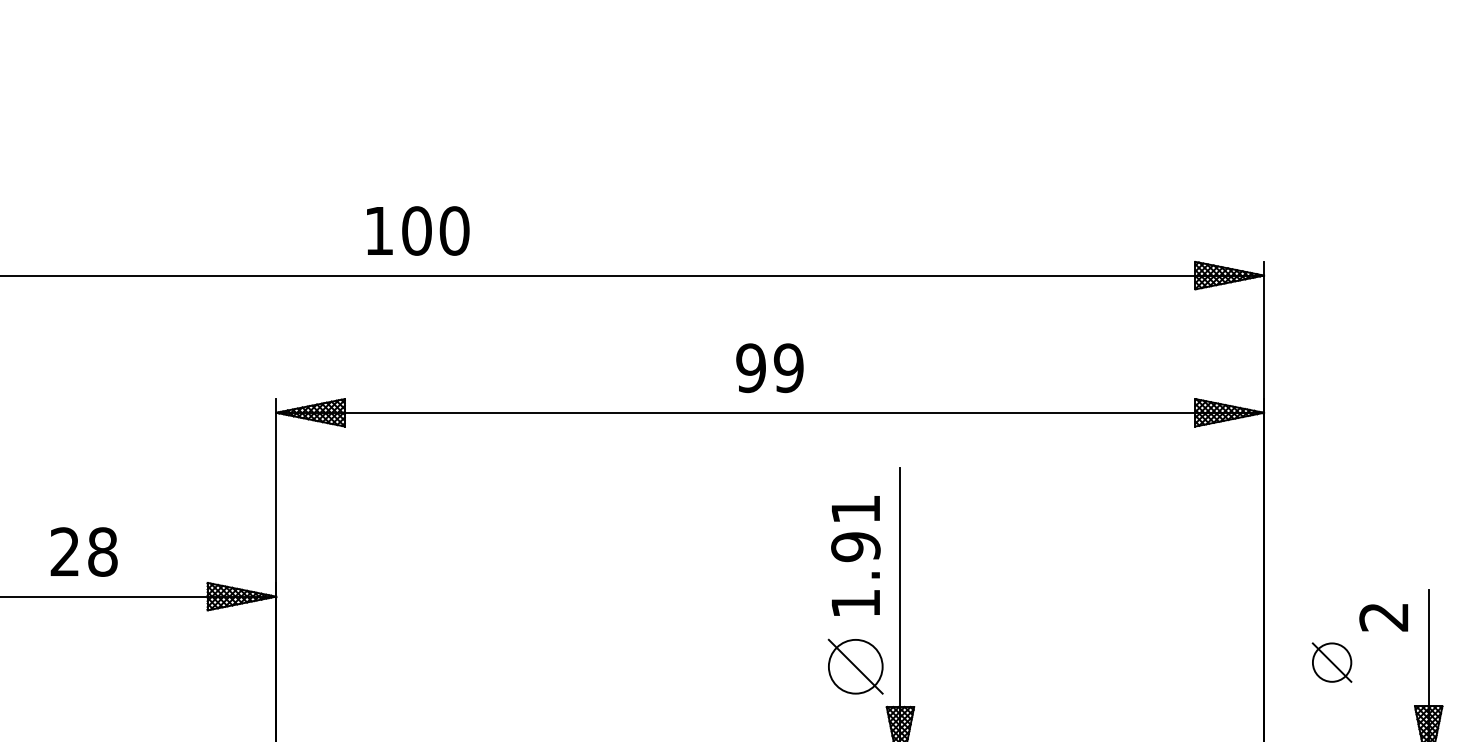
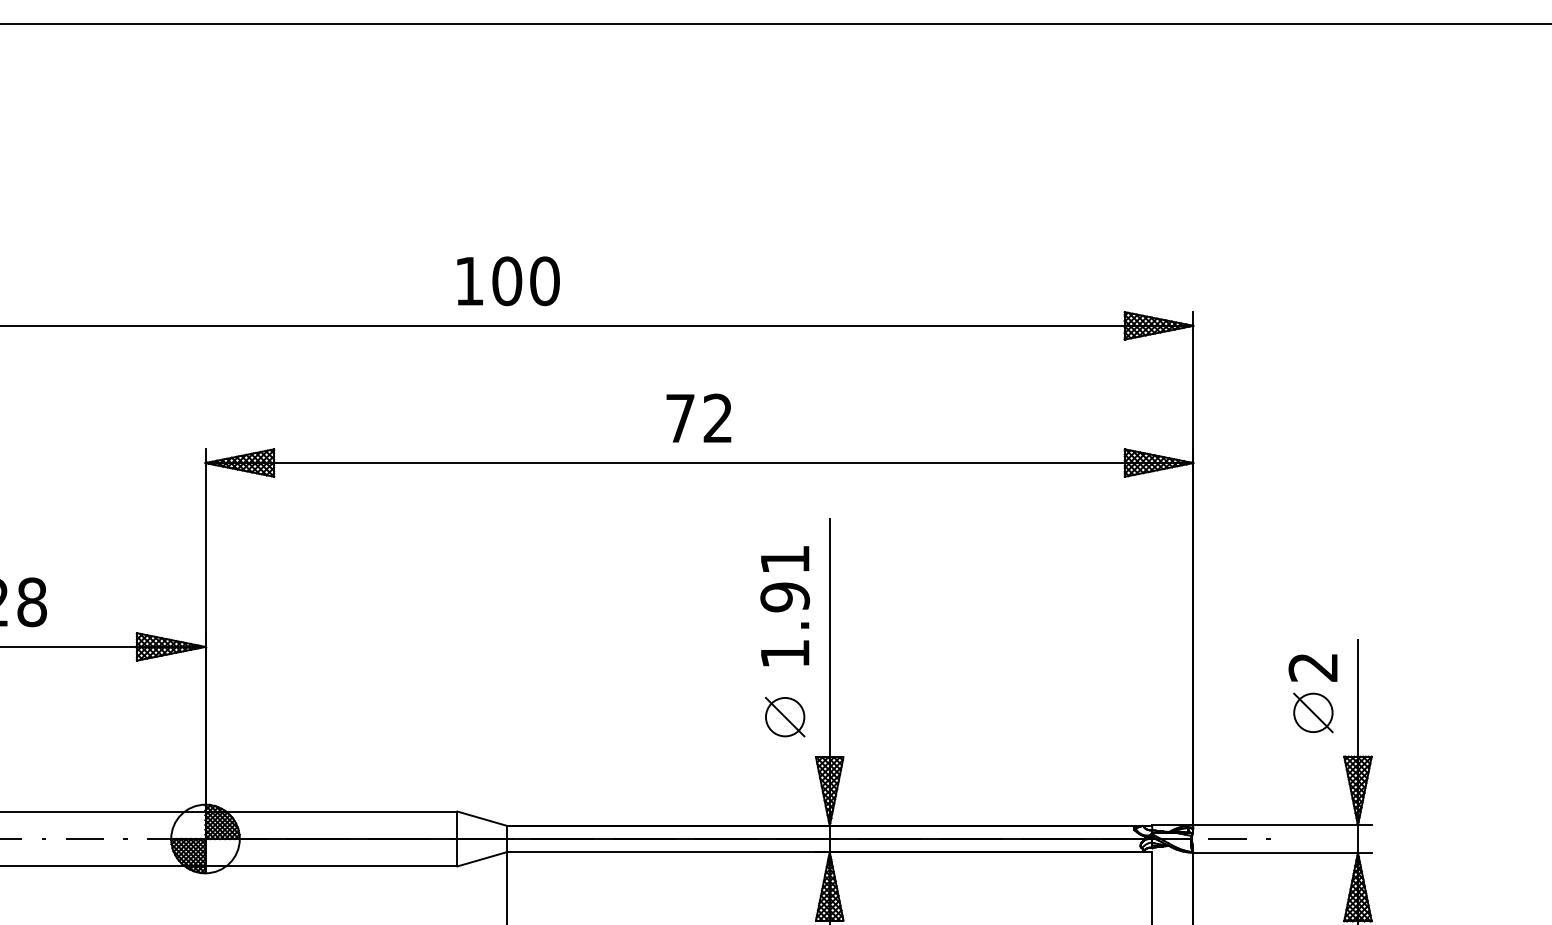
text: (418, 231) -> (508, 281), moved
text: (769, 368) -> (698, 418), 99 -> 72
part: (1332, 662) -> (1313, 712), moved
part: (856, 667) -> (785, 717), size x0.71

